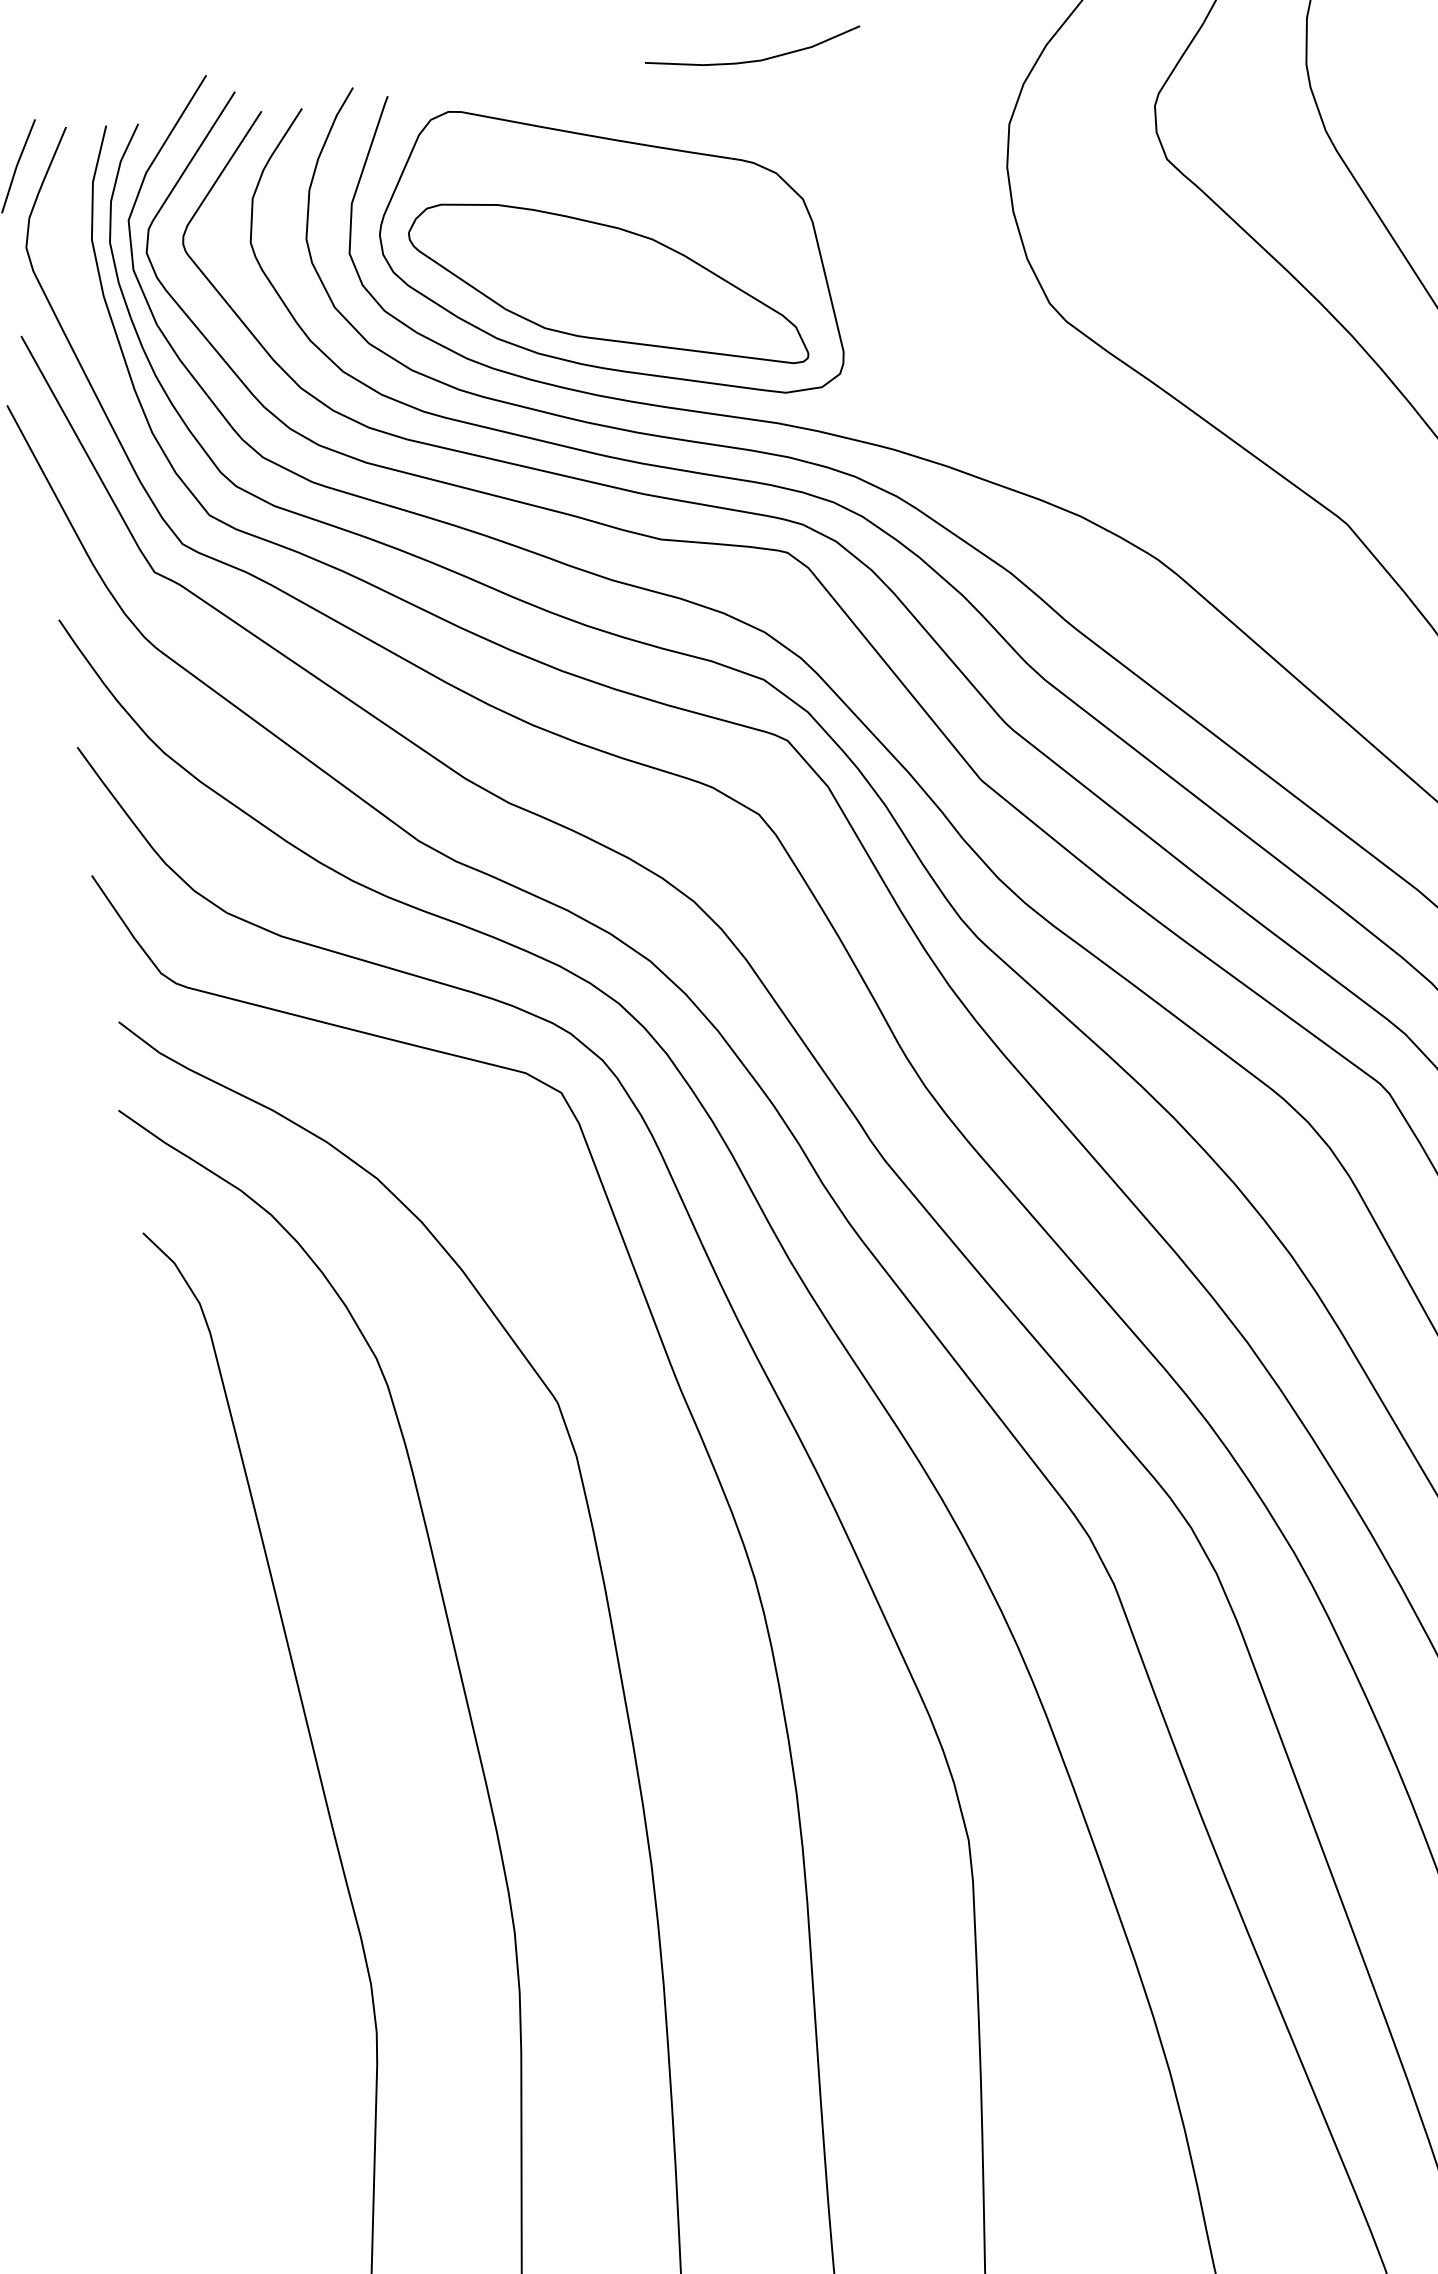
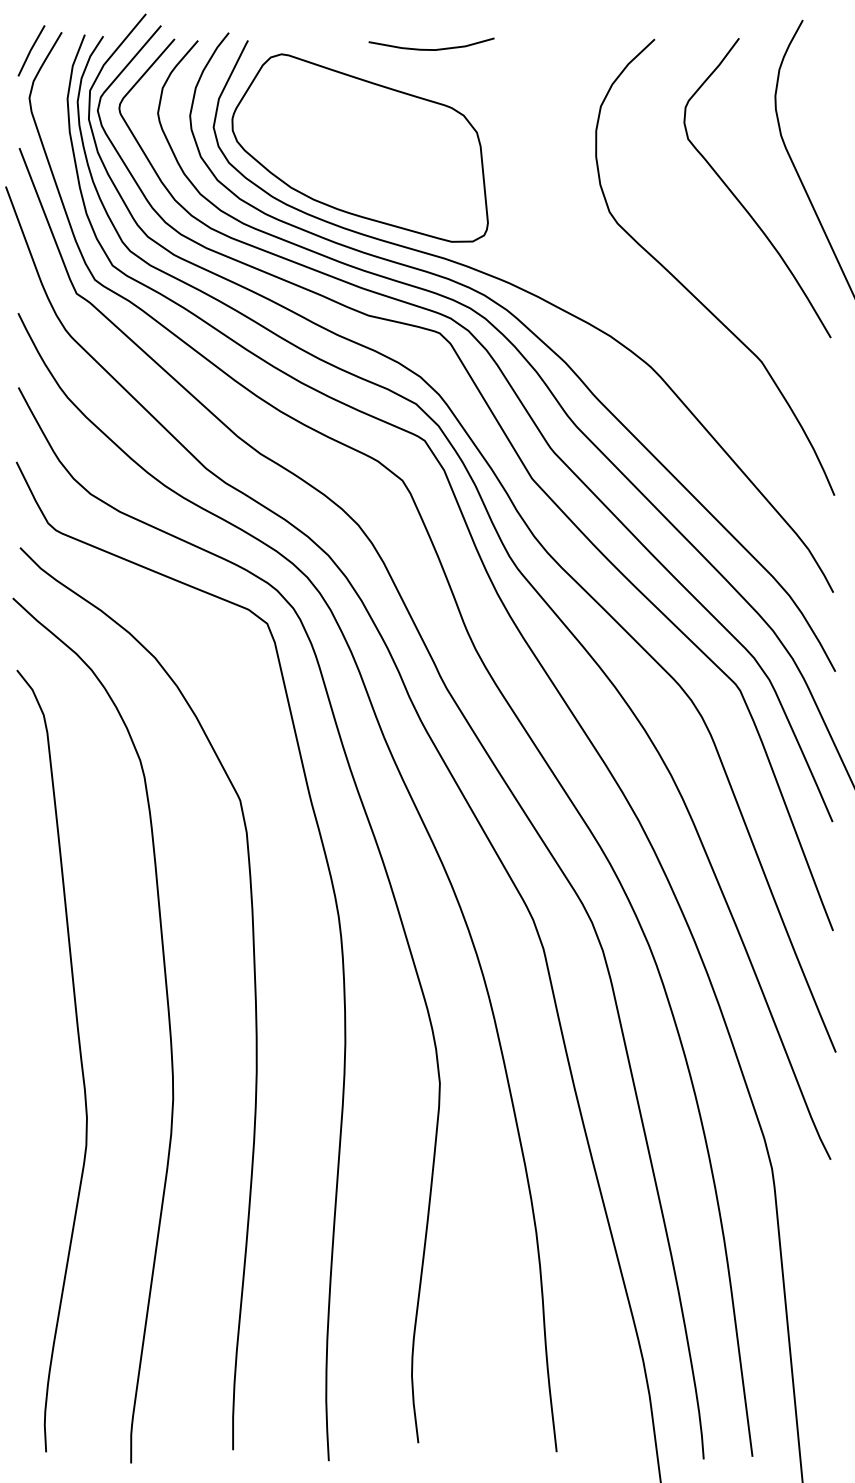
curve: (754, 60) -> (431, 49), moved
part: (607, 284) -> (358, 165), removed

